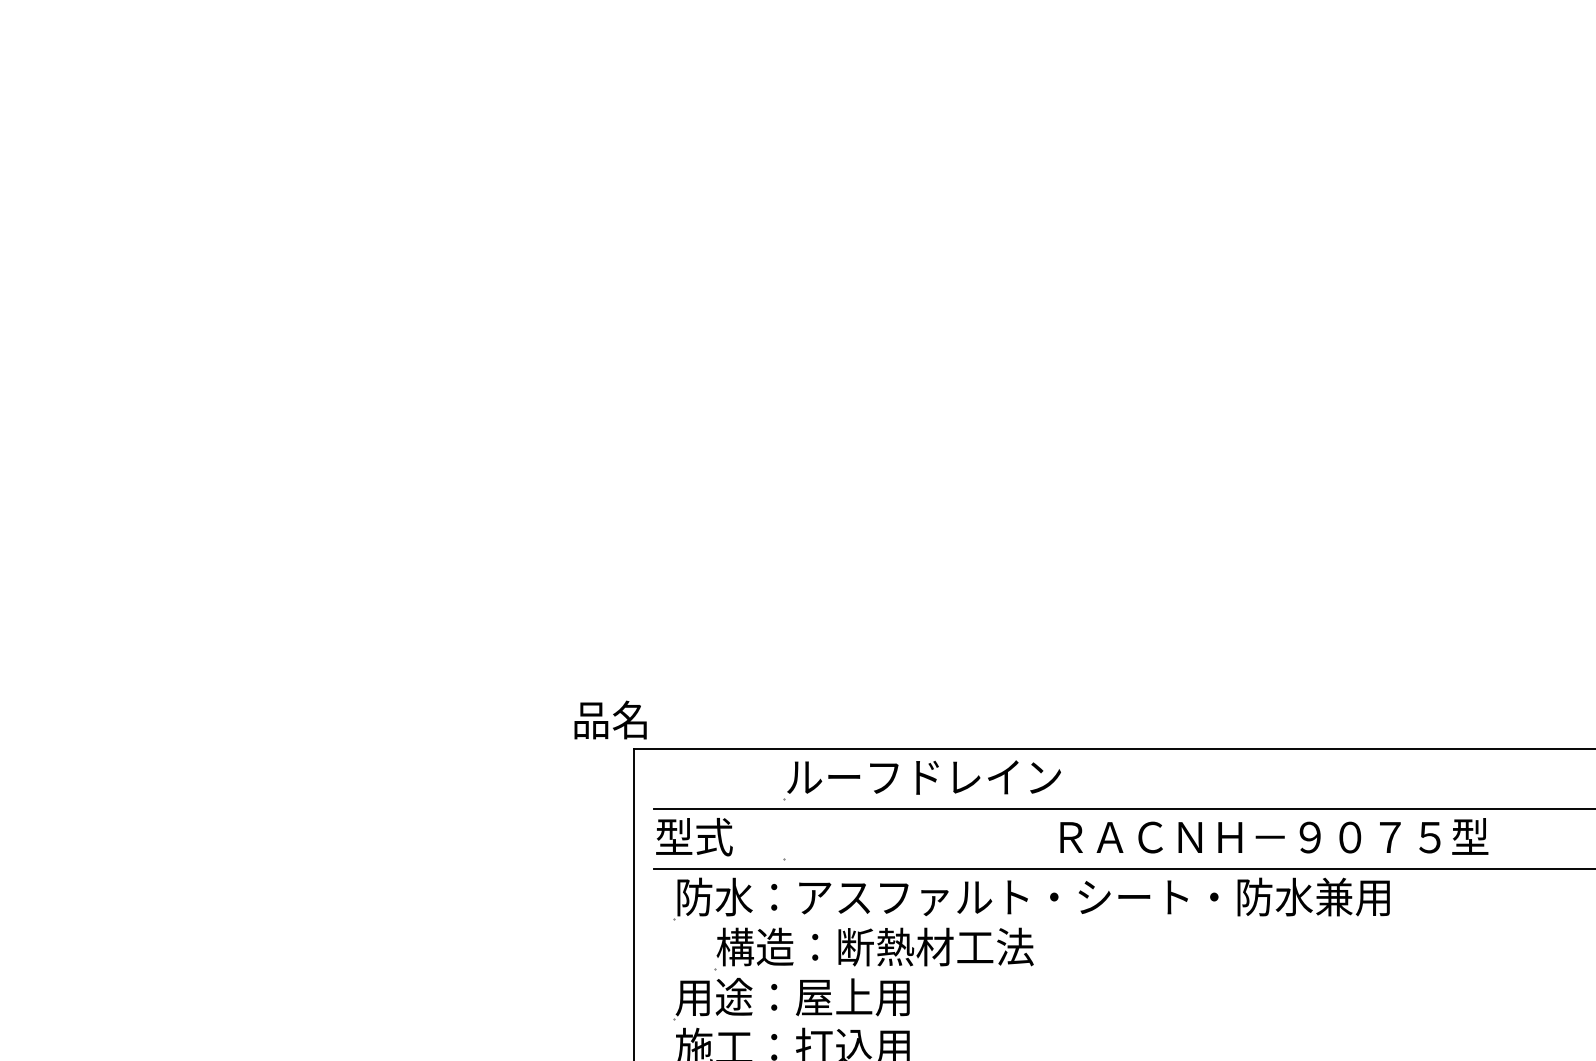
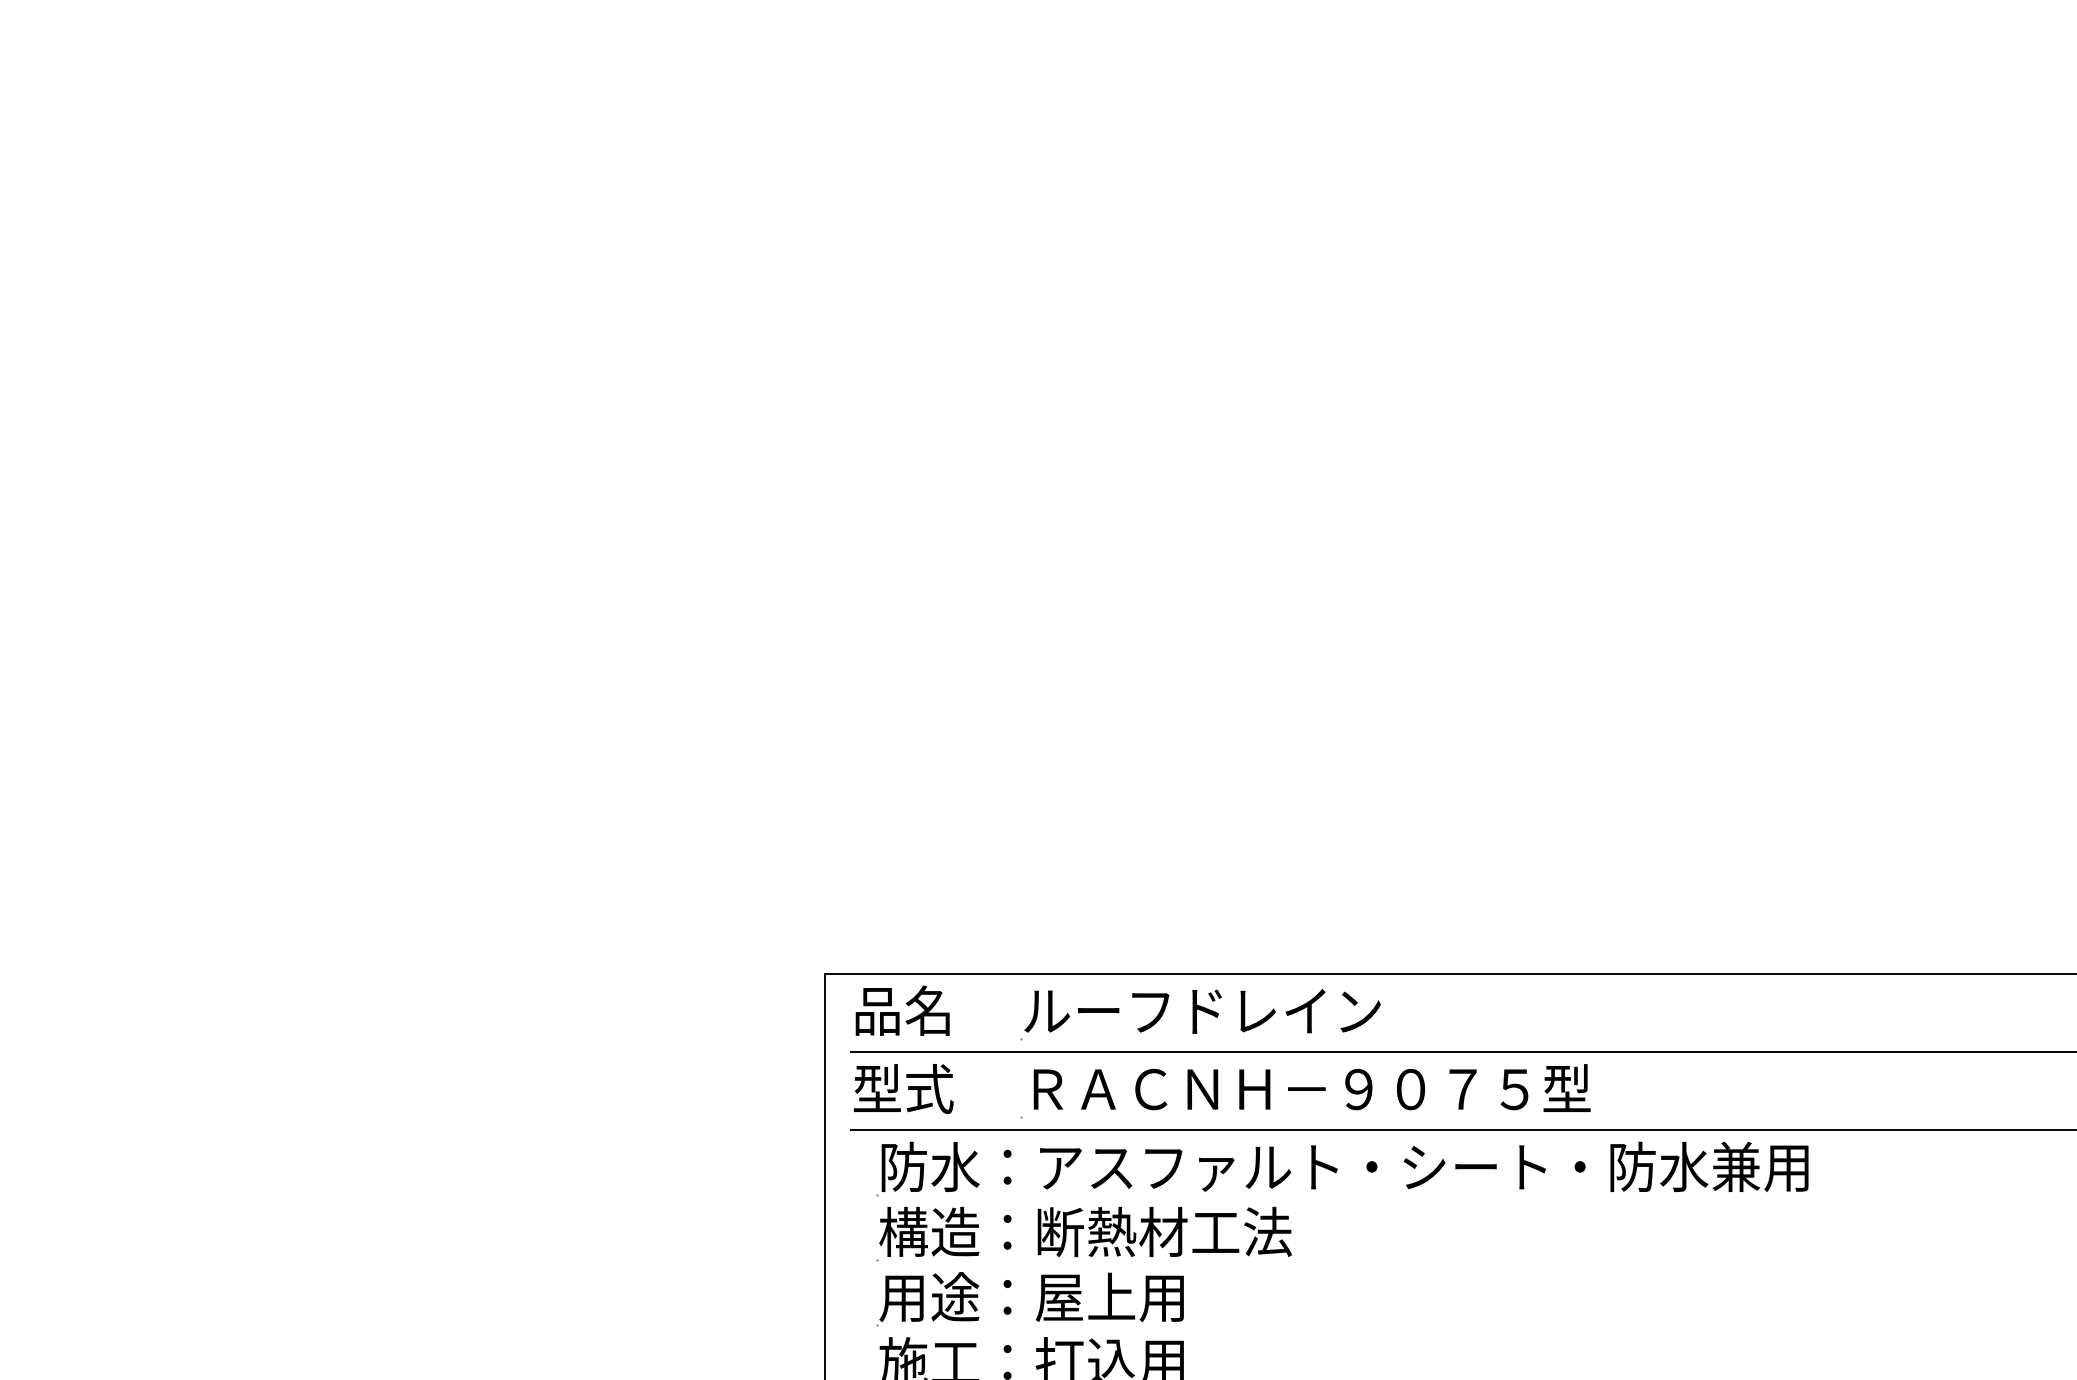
text: (610, 719) -> (902, 1010), moved
text: (1274, 836) -> (1312, 1088), moved
part: (873, 948) -> (1083, 1233), moved

